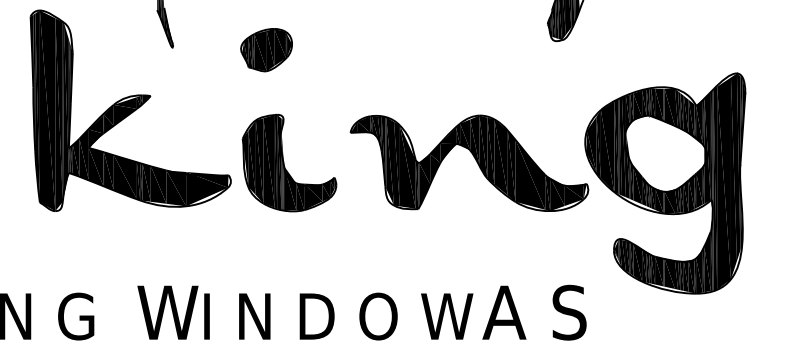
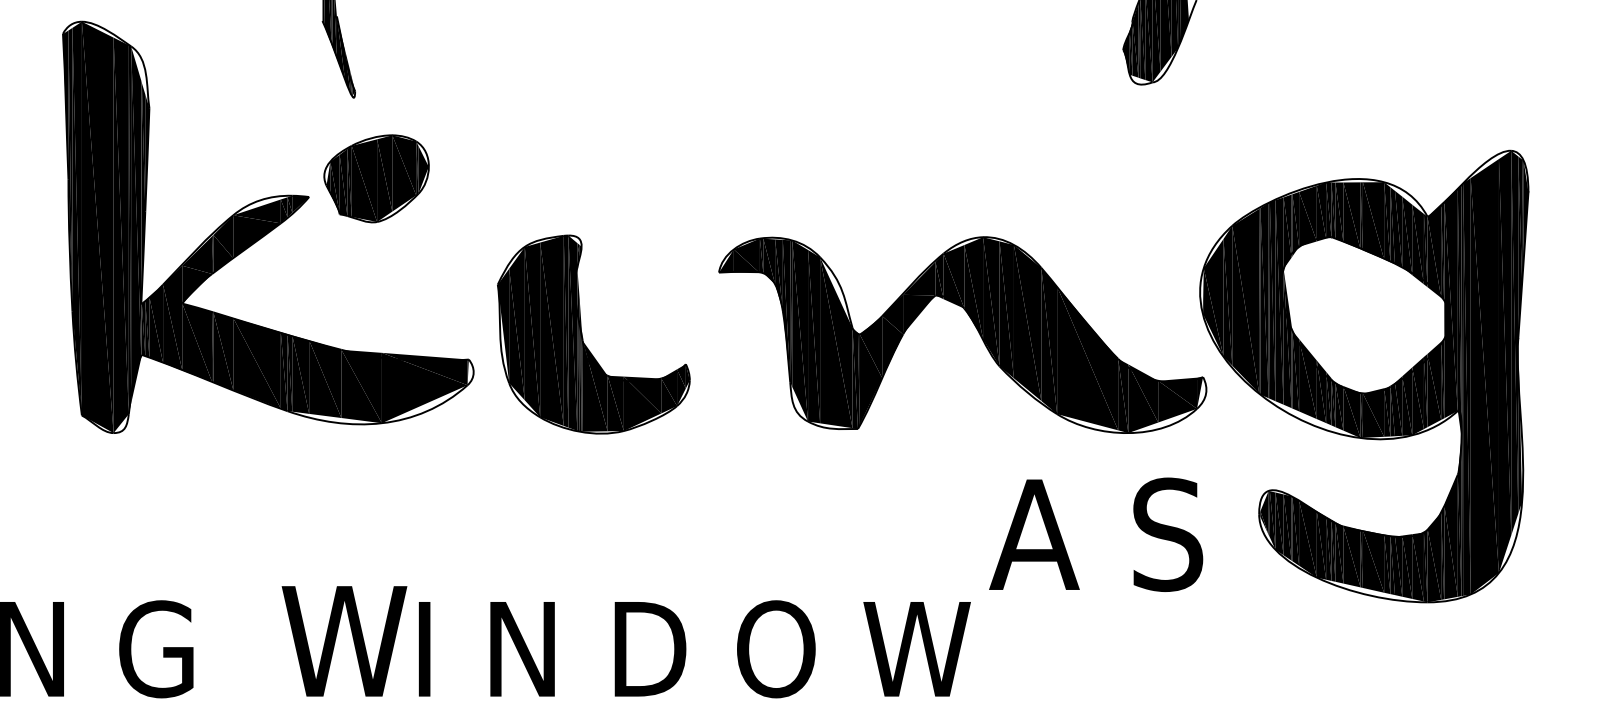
part: (266, 50) -> (376, 179), moved
text: (534, 312) -> (1096, 534), moved

